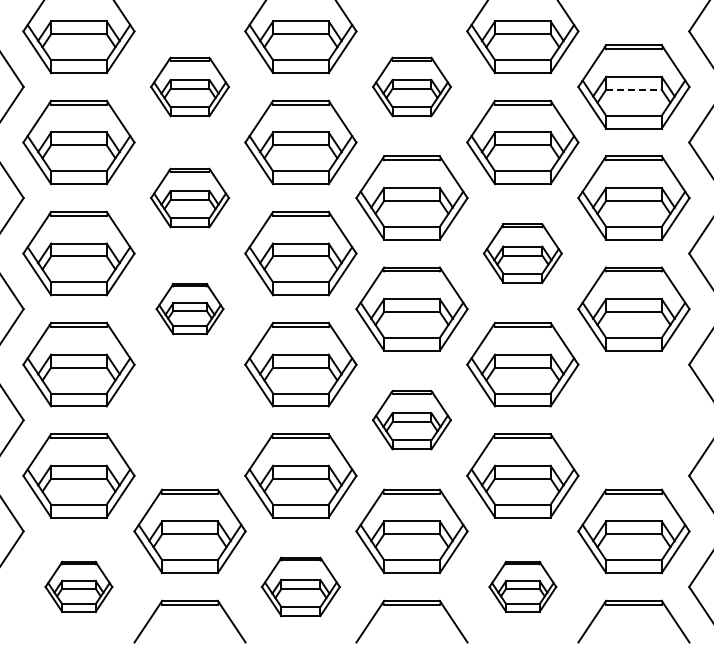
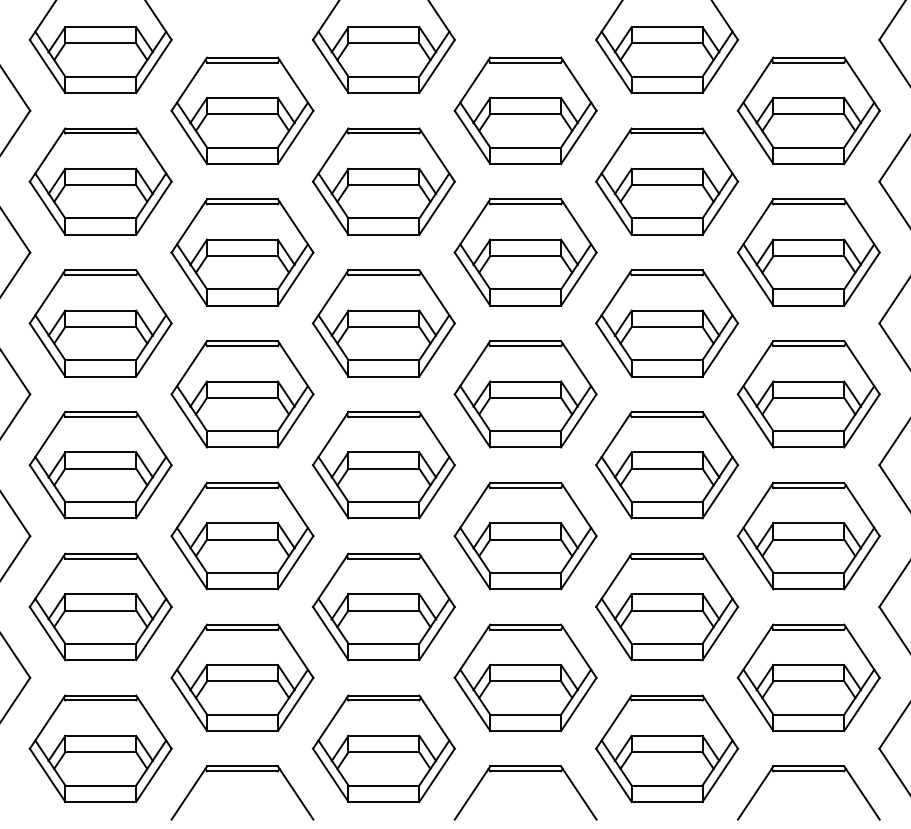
part: (189, 86) -> (241, 110), size x1.43
part: (411, 86) -> (525, 110), size x1.43
line: (633, 89) -> (808, 114), dashed -> solid
part: (189, 197) -> (241, 251), size x1.43
part: (522, 253) -> (666, 323), size x1.43
part: (189, 308) -> (241, 393), size x1.67
part: (189, 419) -> (241, 535), added
part: (411, 419) -> (525, 535), size x1.43
part: (633, 419) -> (808, 535), added
part: (78, 586) -> (100, 748), size x1.67
part: (300, 586) -> (383, 748), size x1.43
part: (522, 586) -> (666, 748), size x1.67

